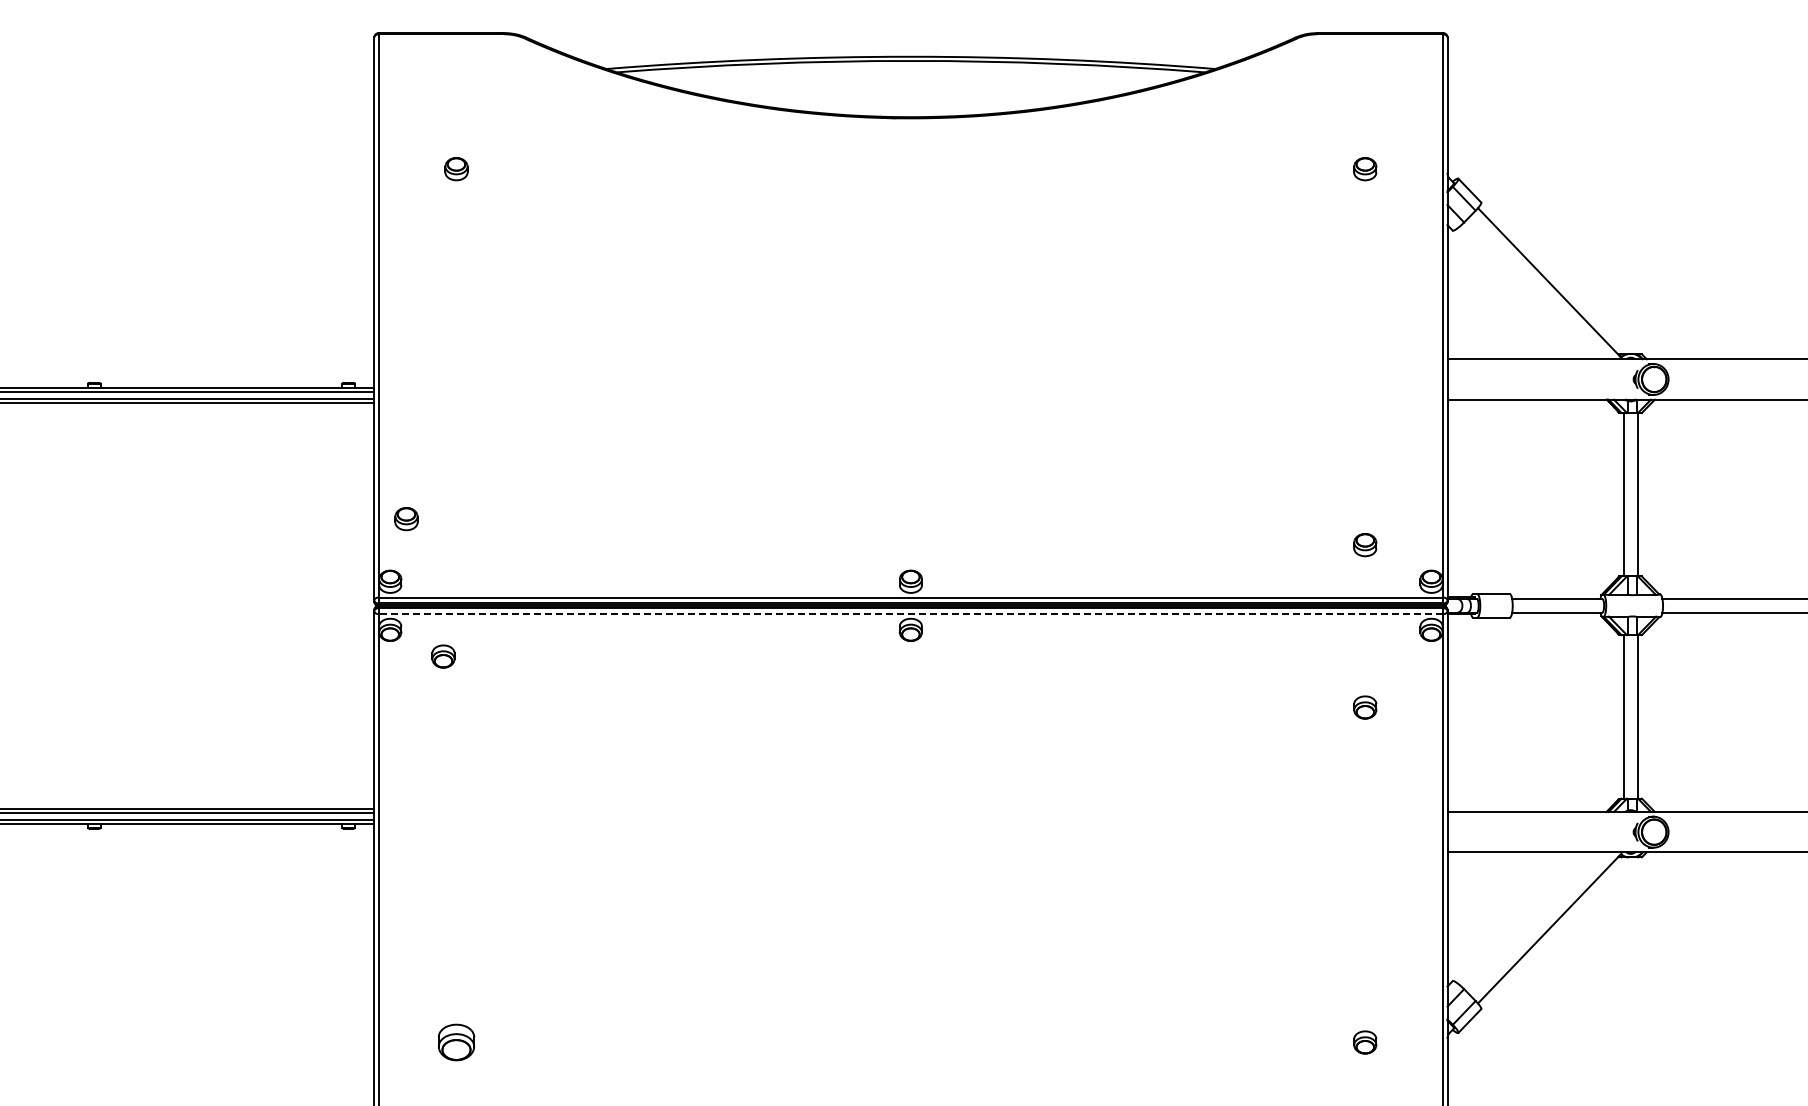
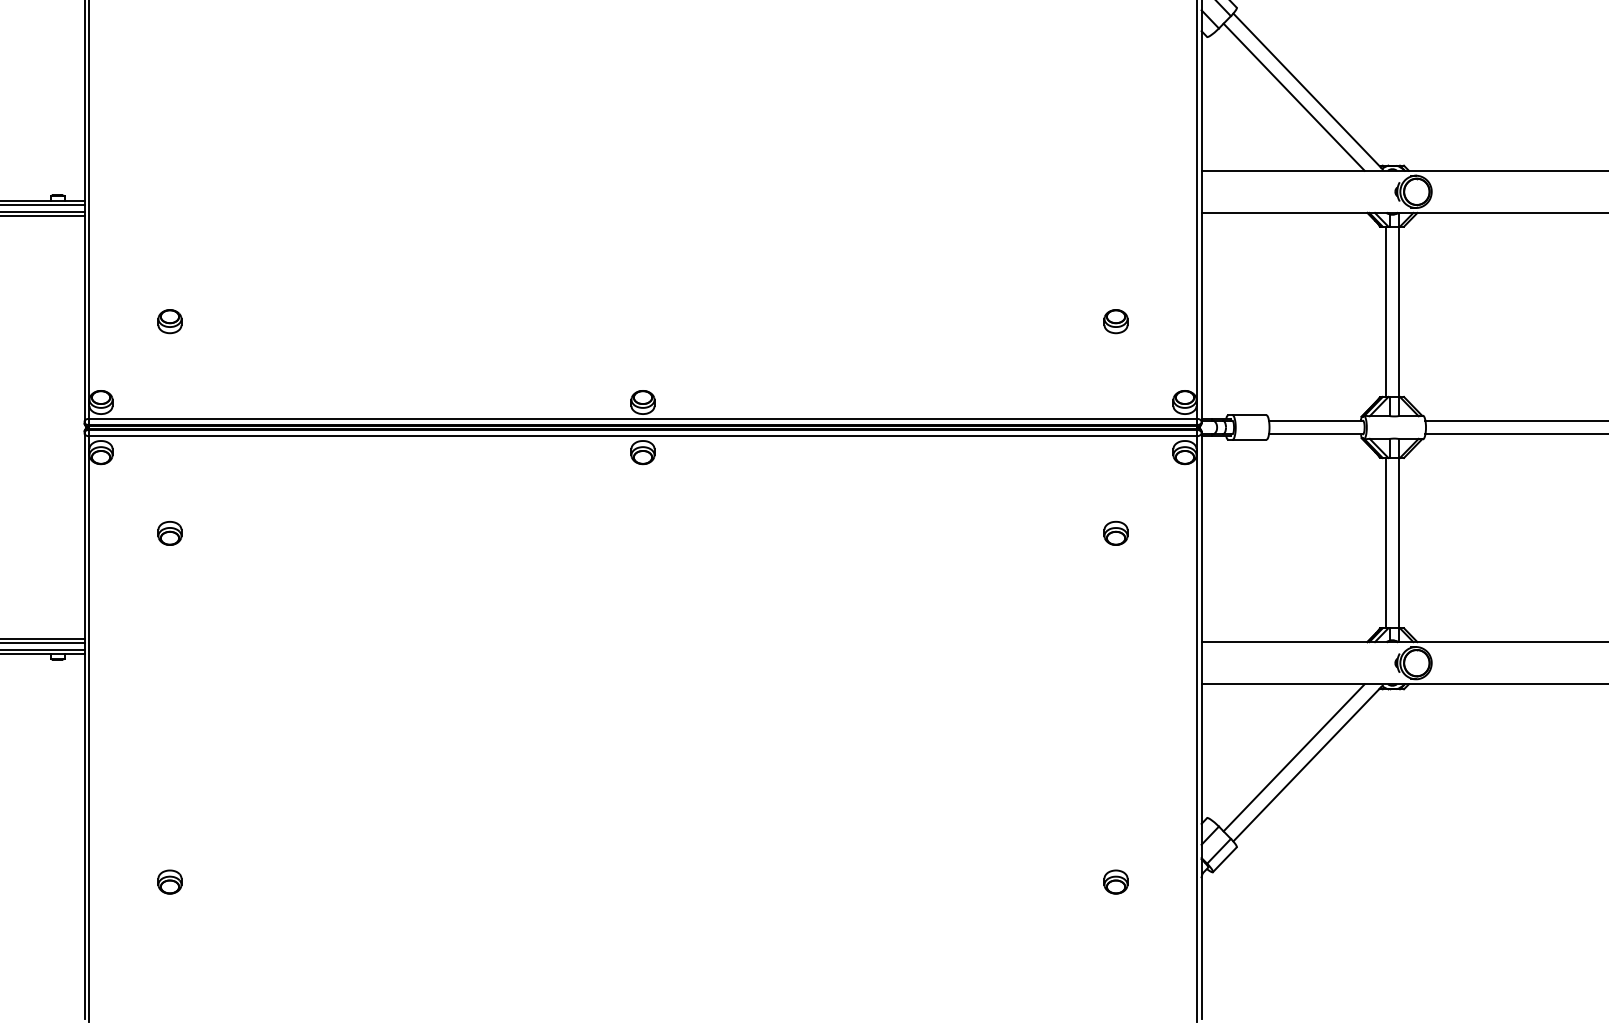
line: (1536, 288) -> (1294, 97), added
part: (406, 519) -> (169, 322), moved
part: (1365, 545) -> (1116, 322), moved
line: (910, 614) -> (642, 436), dashed -> solid
part: (443, 656) -> (169, 533), moved
line: (1536, 922) -> (1294, 757), added
part: (456, 1042) -> (169, 882), size x0.62

